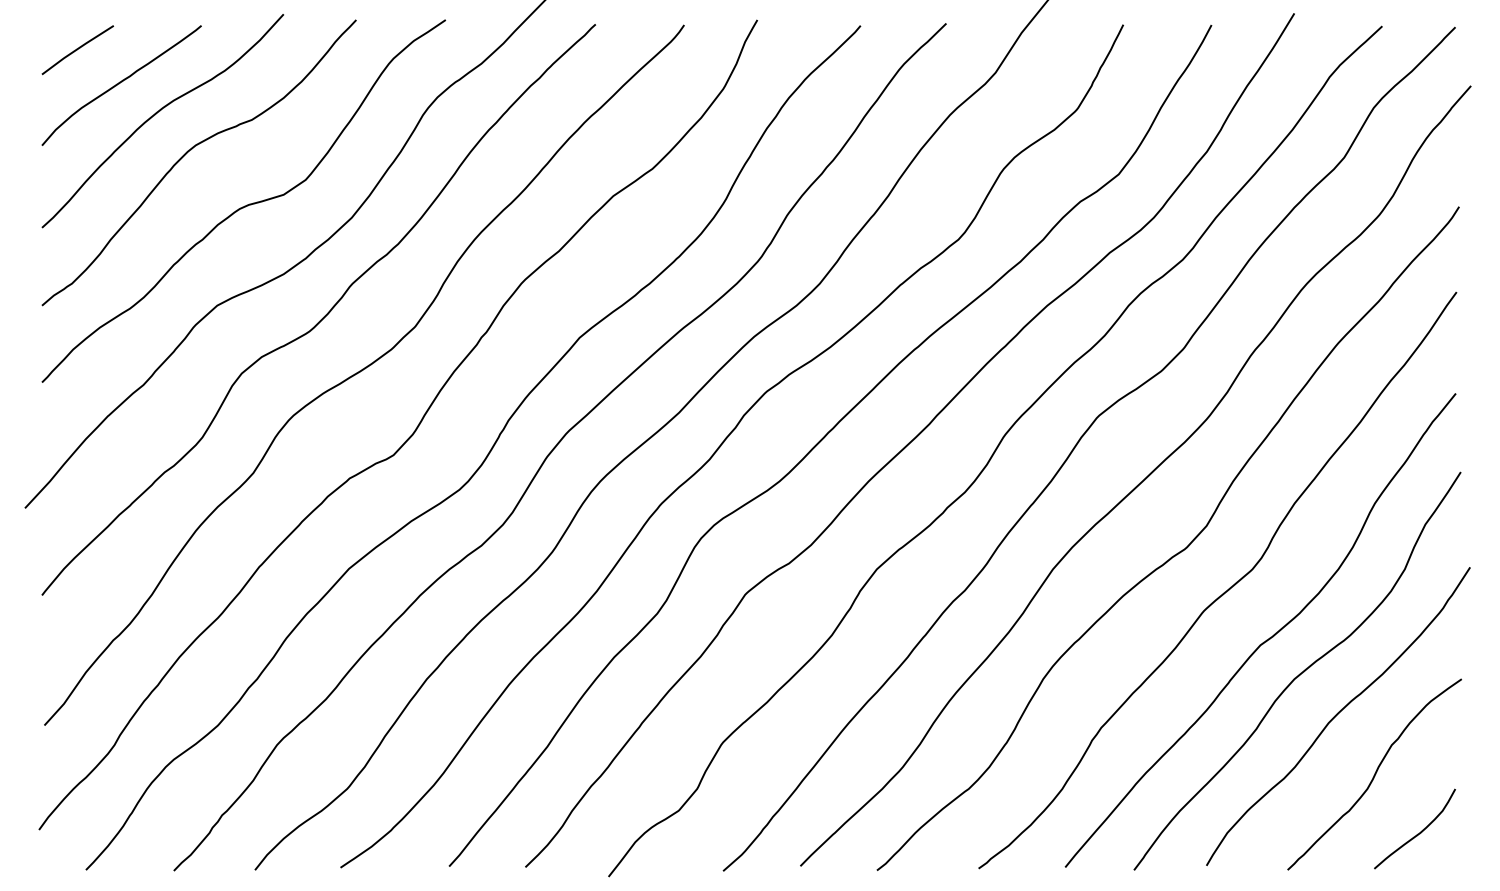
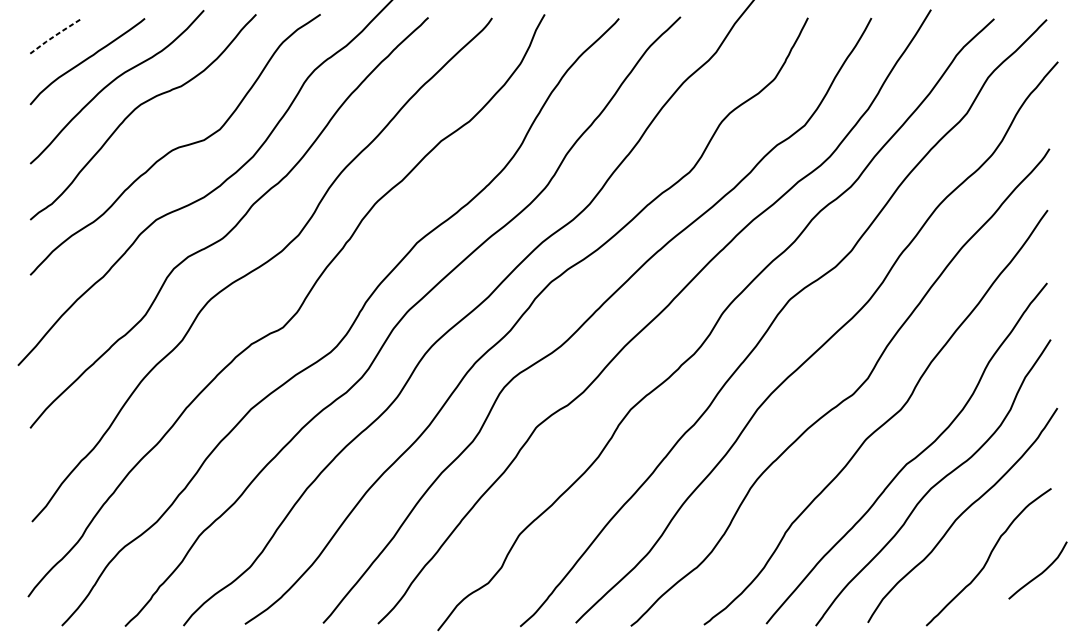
line: (77, 49) -> (55, 35), solid -> dashed
curve: (1417, 833) -> (1039, 573), moved

